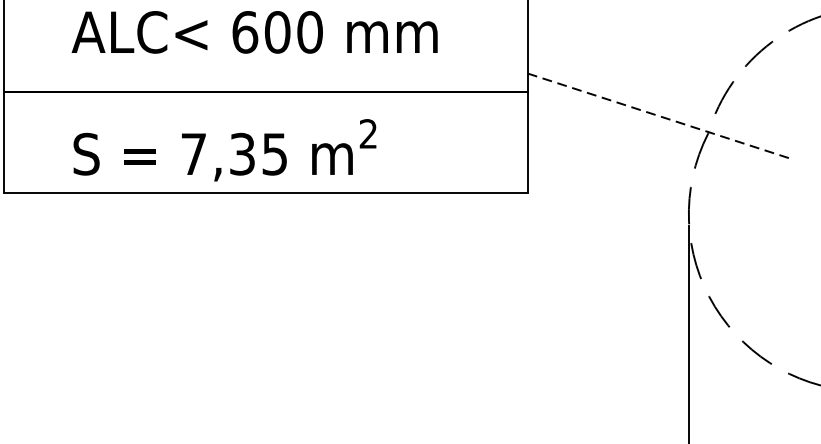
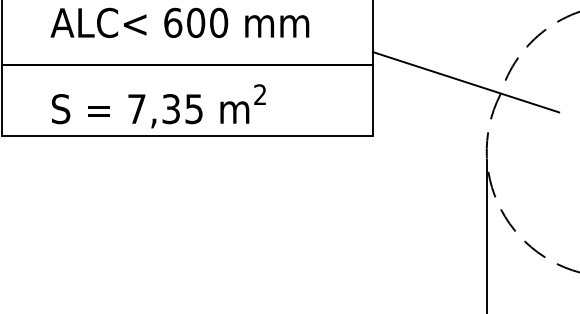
line: (660, 116) -> (466, 82), dashed -> solid

